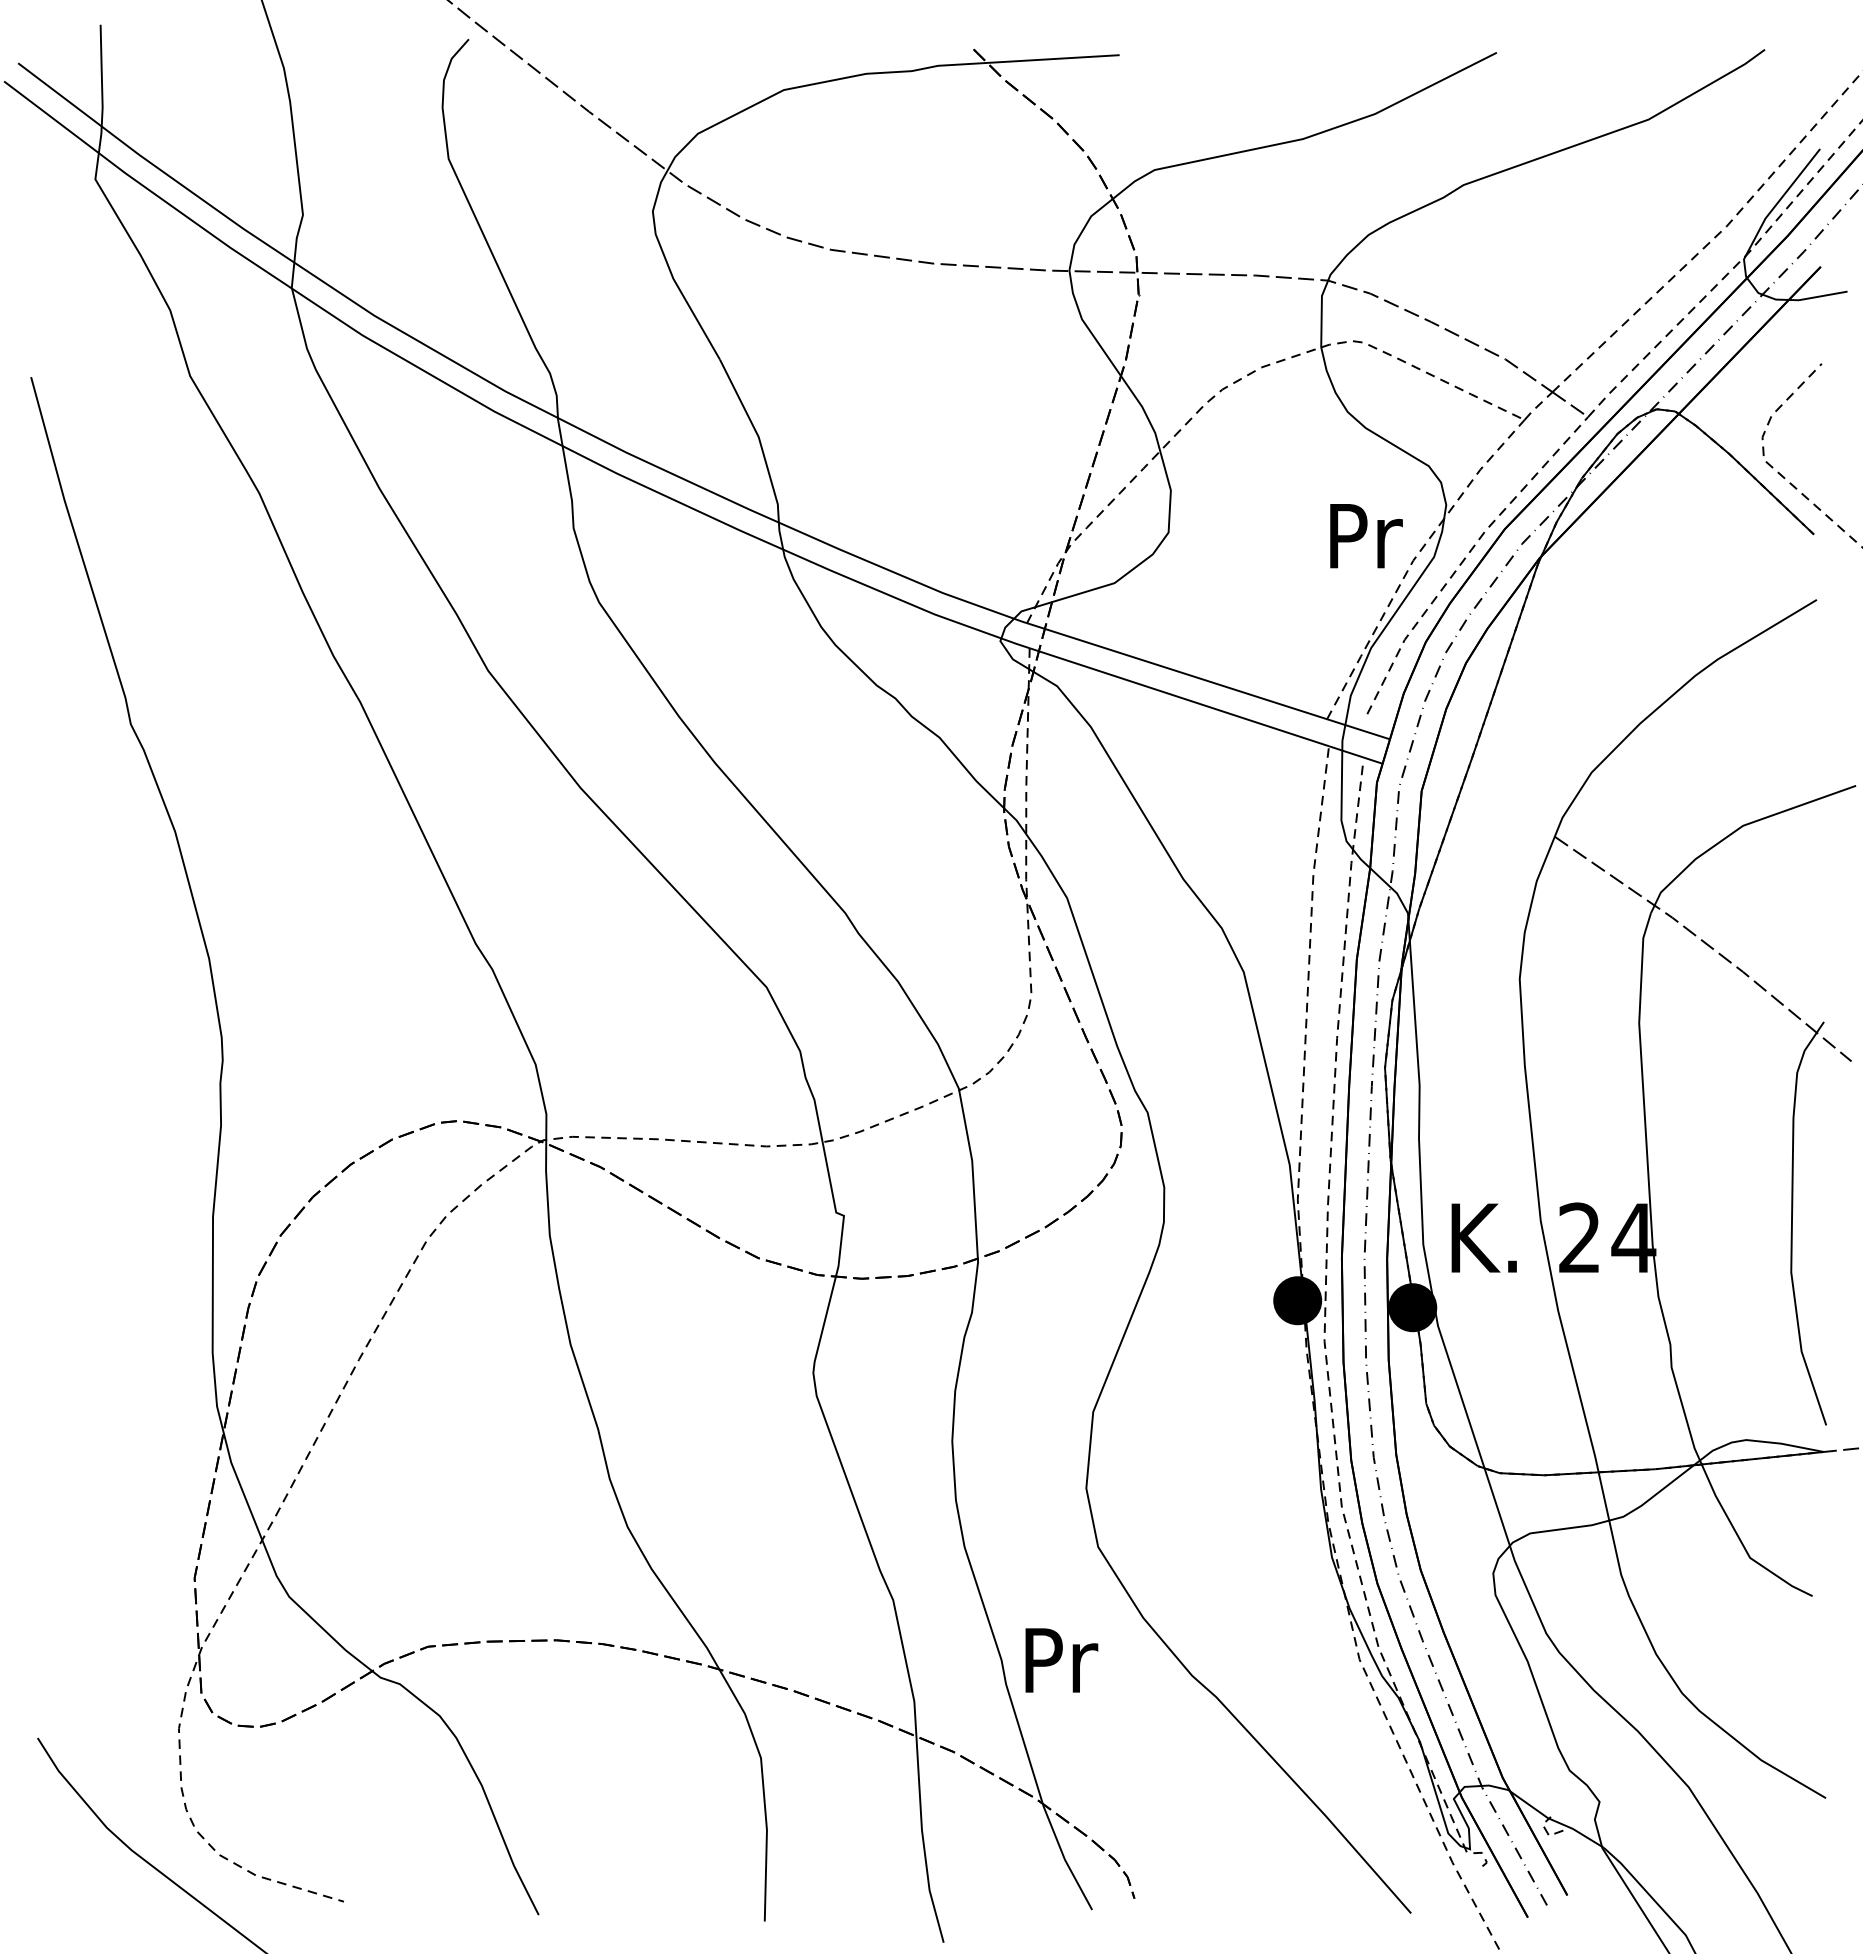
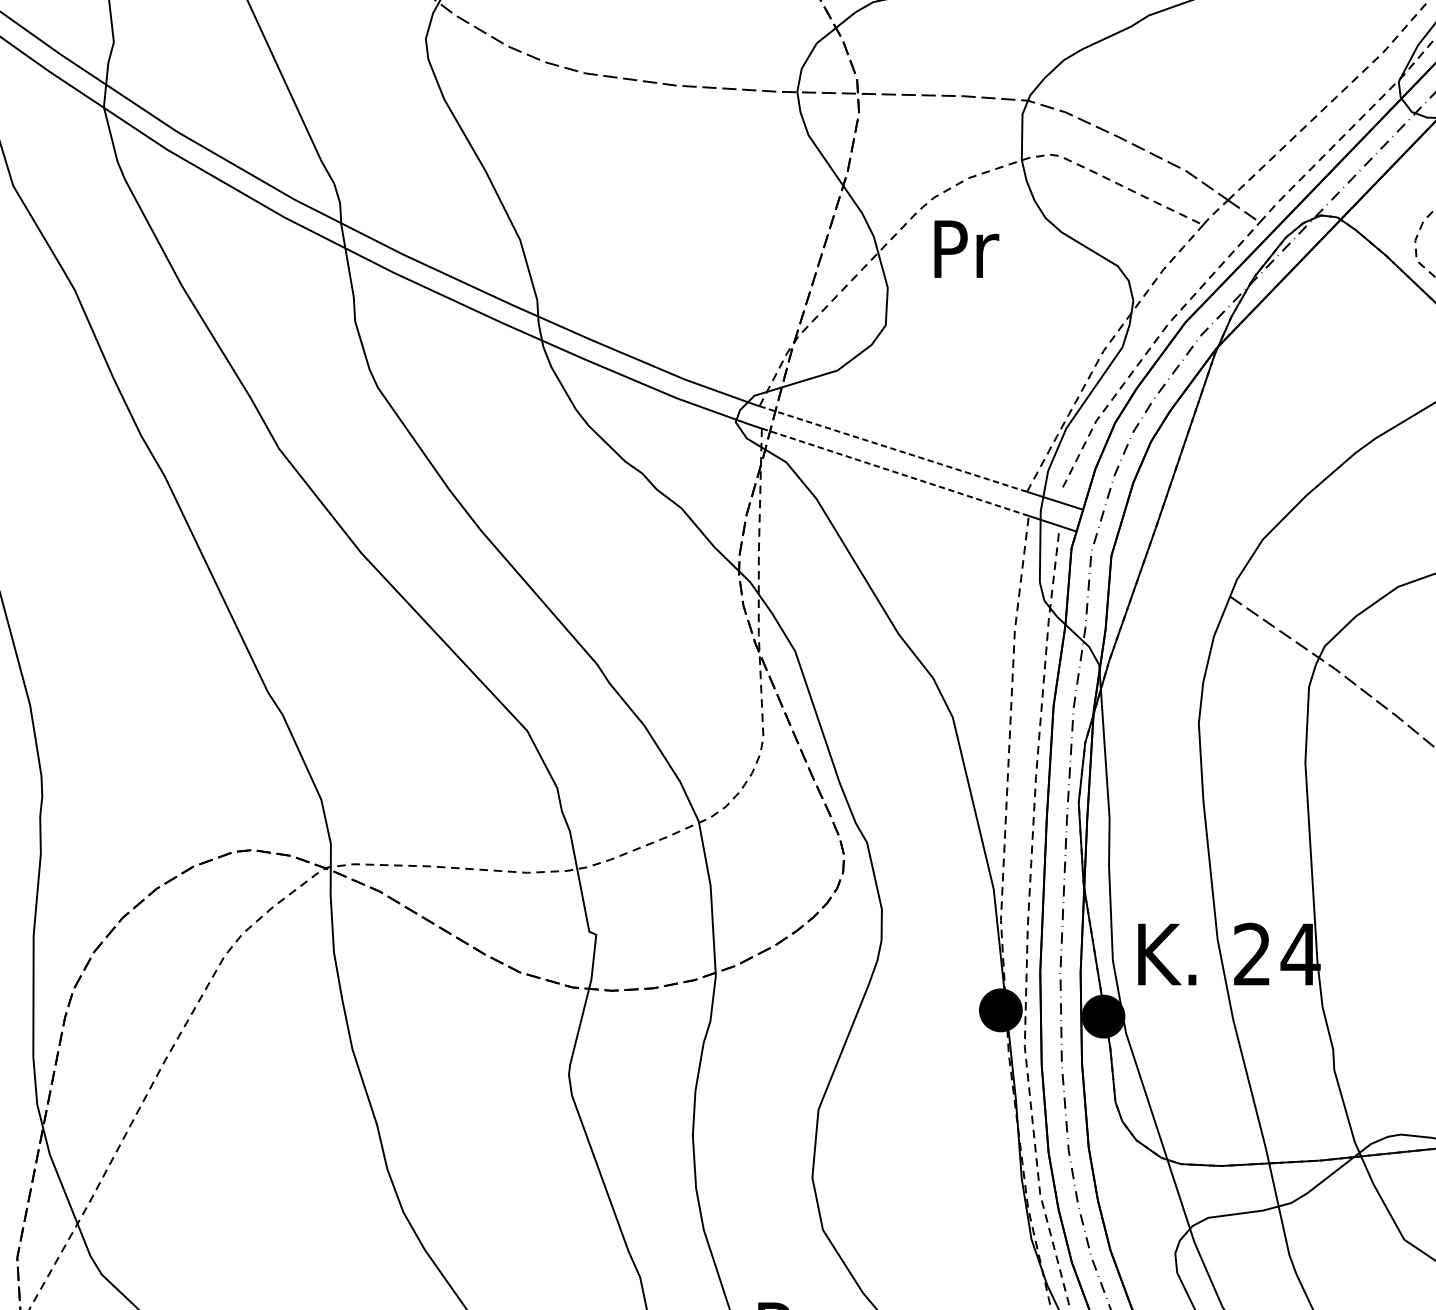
text: (1366, 536) -> (966, 249), moved
line: (1177, 671) -> (893, 449), solid -> dashed
line: (1179, 697) -> (895, 472), solid -> dashed

